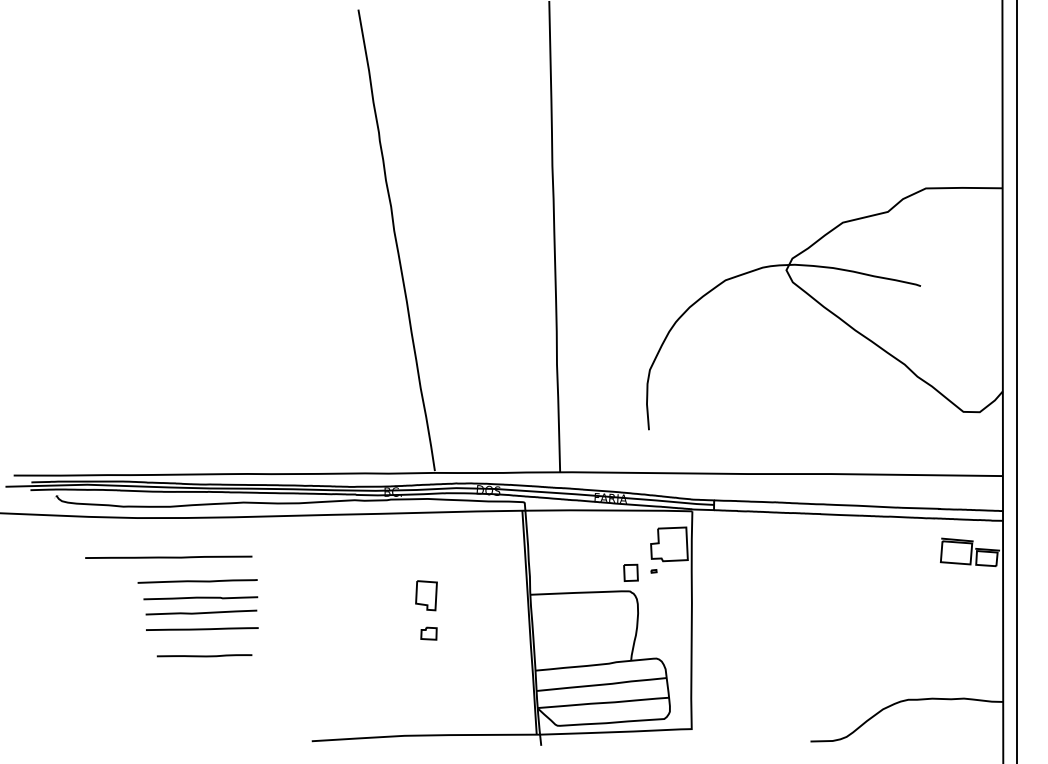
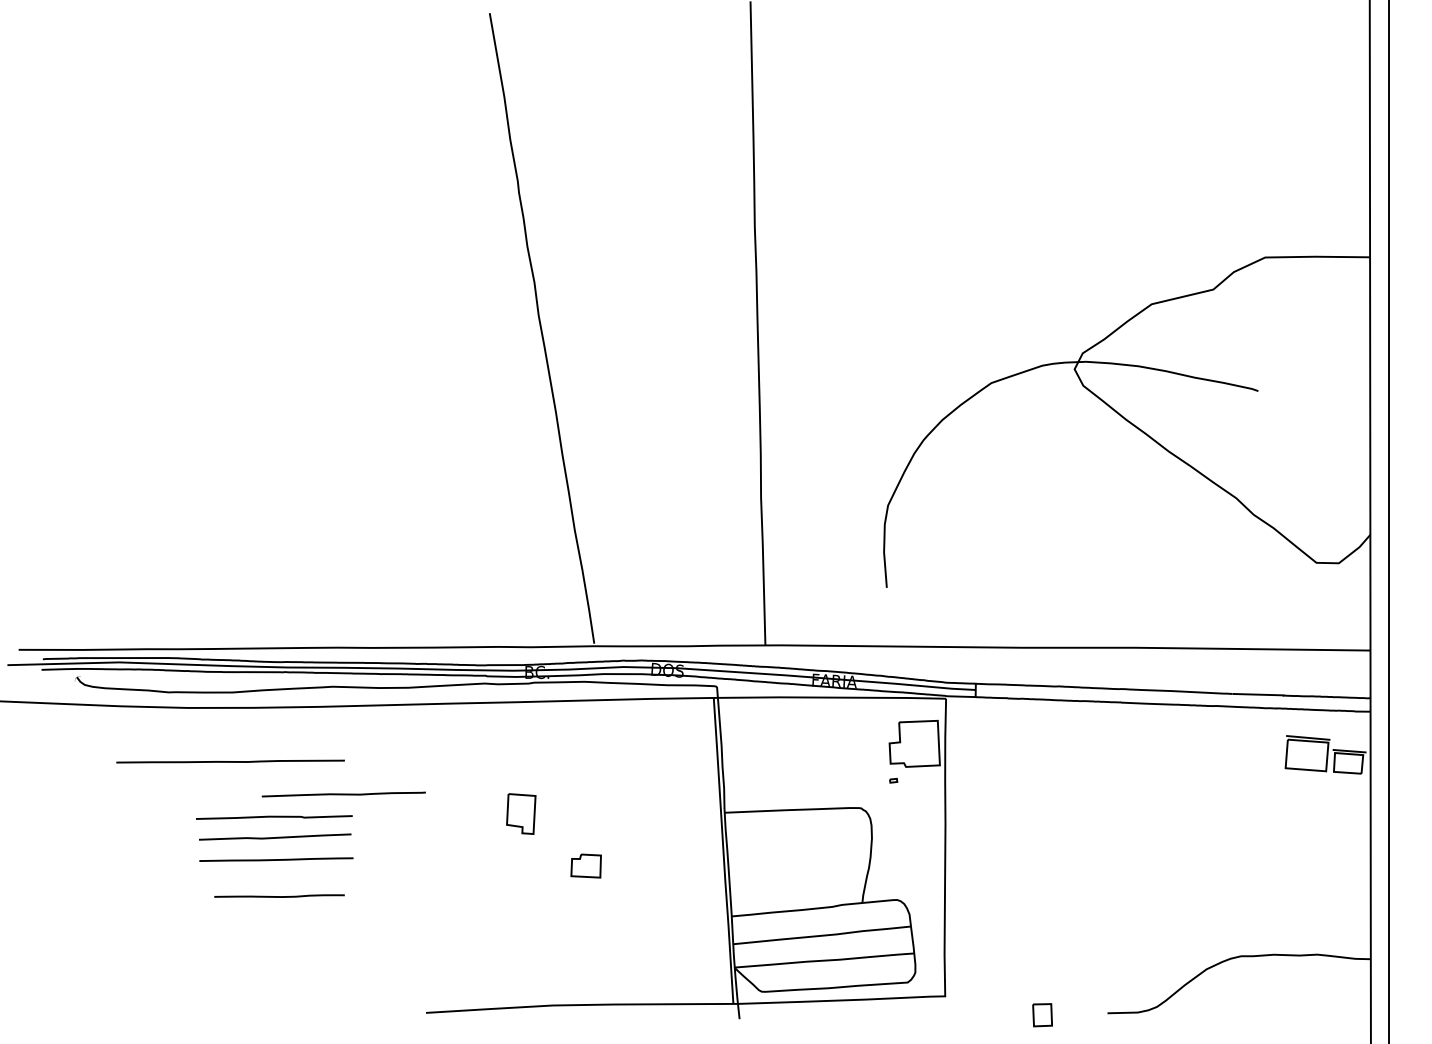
part: (630, 572) -> (1041, 1014), moved
line: (197, 581) -> (343, 794), moved
part: (426, 595) -> (521, 813), moved
part: (428, 633) -> (585, 865), size x1.4

